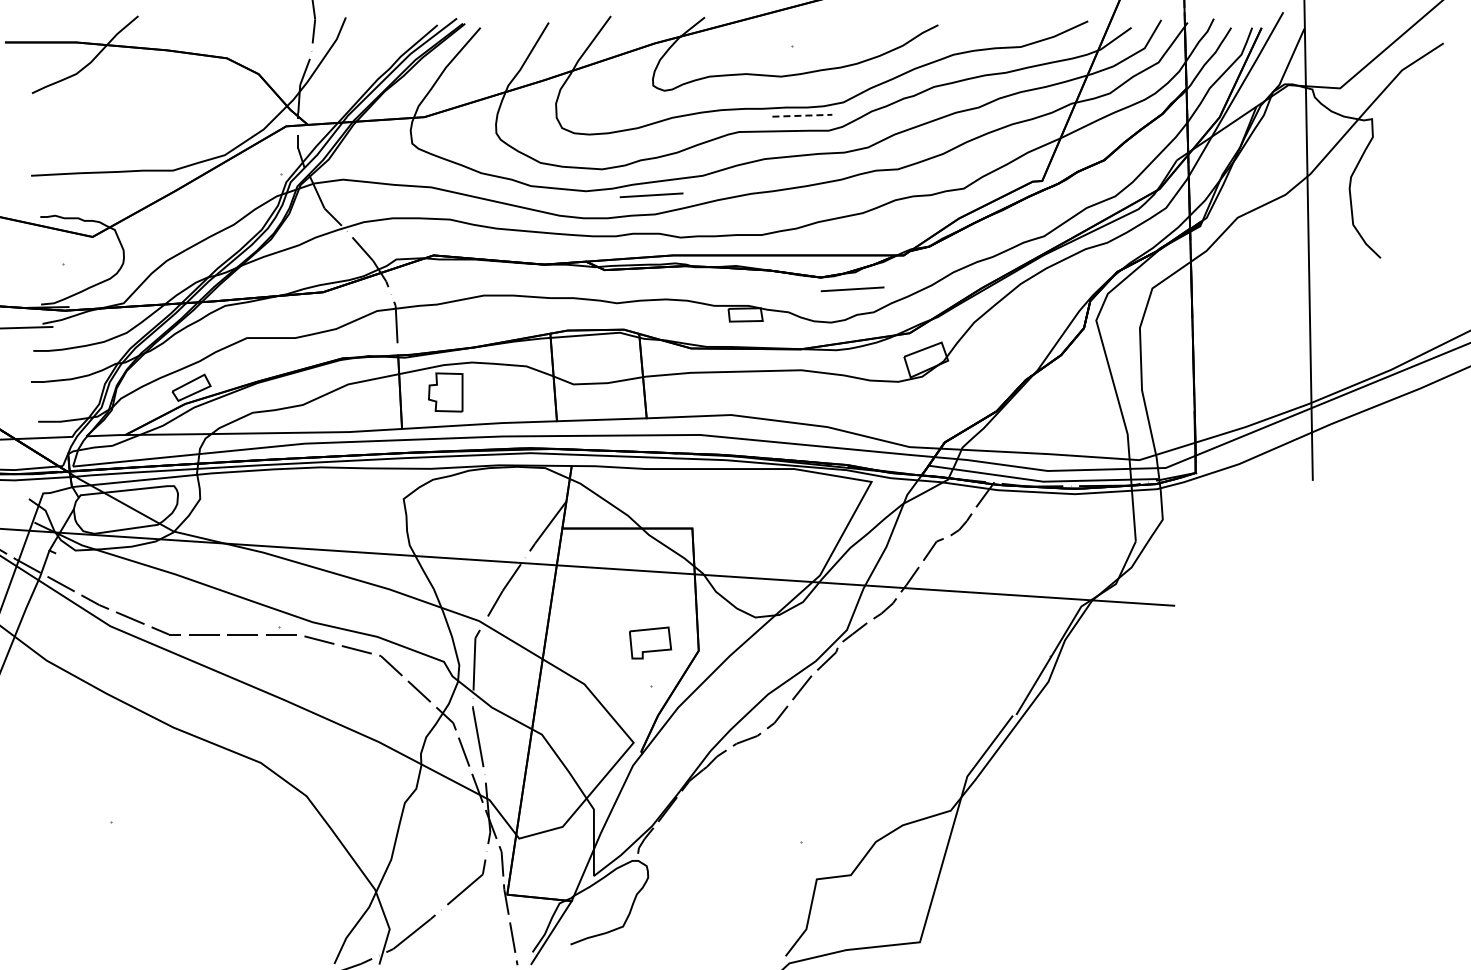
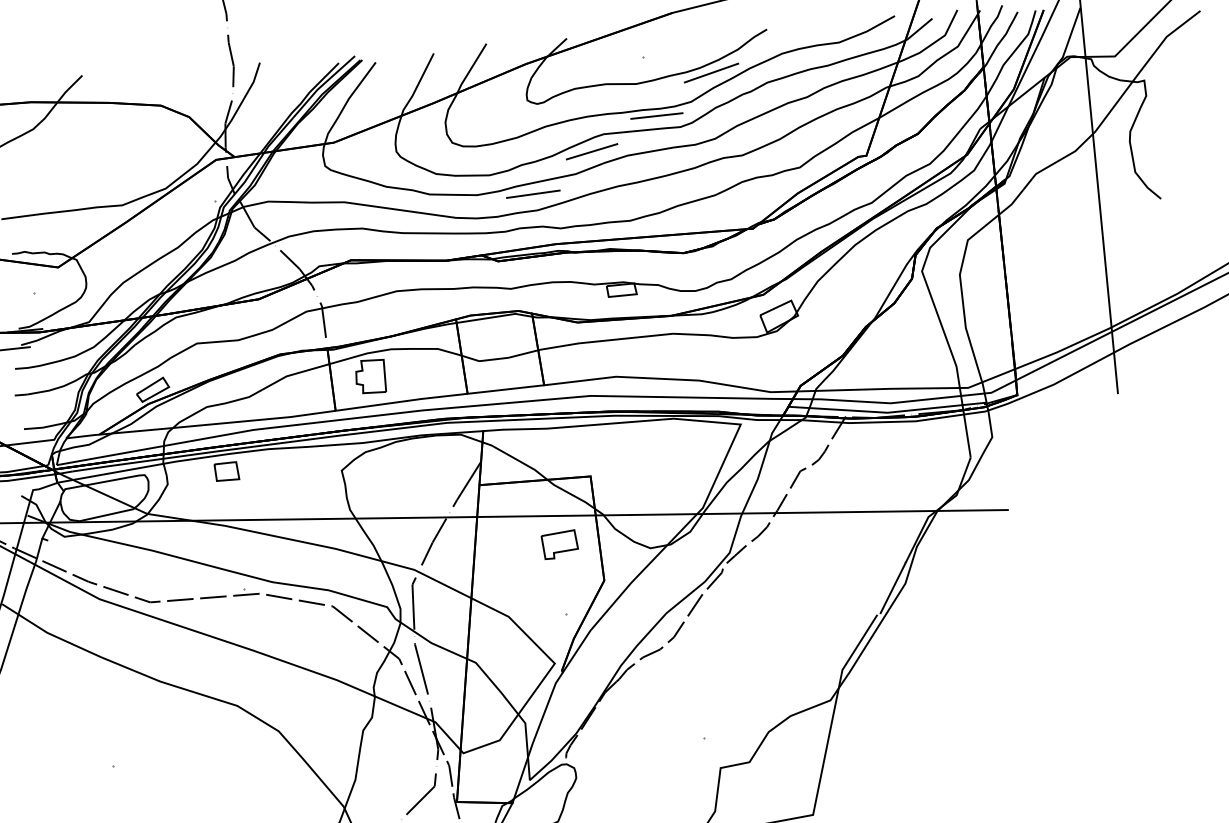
line: (869, 70) -> (711, 72), added
line: (802, 115) -> (657, 115), dashed -> solid
line: (723, 150) -> (591, 151), added
line: (852, 289) -> (711, 261), removed
part: (269, 489) -> (226, 471), added
part: (650, 642) -> (559, 544), moved

